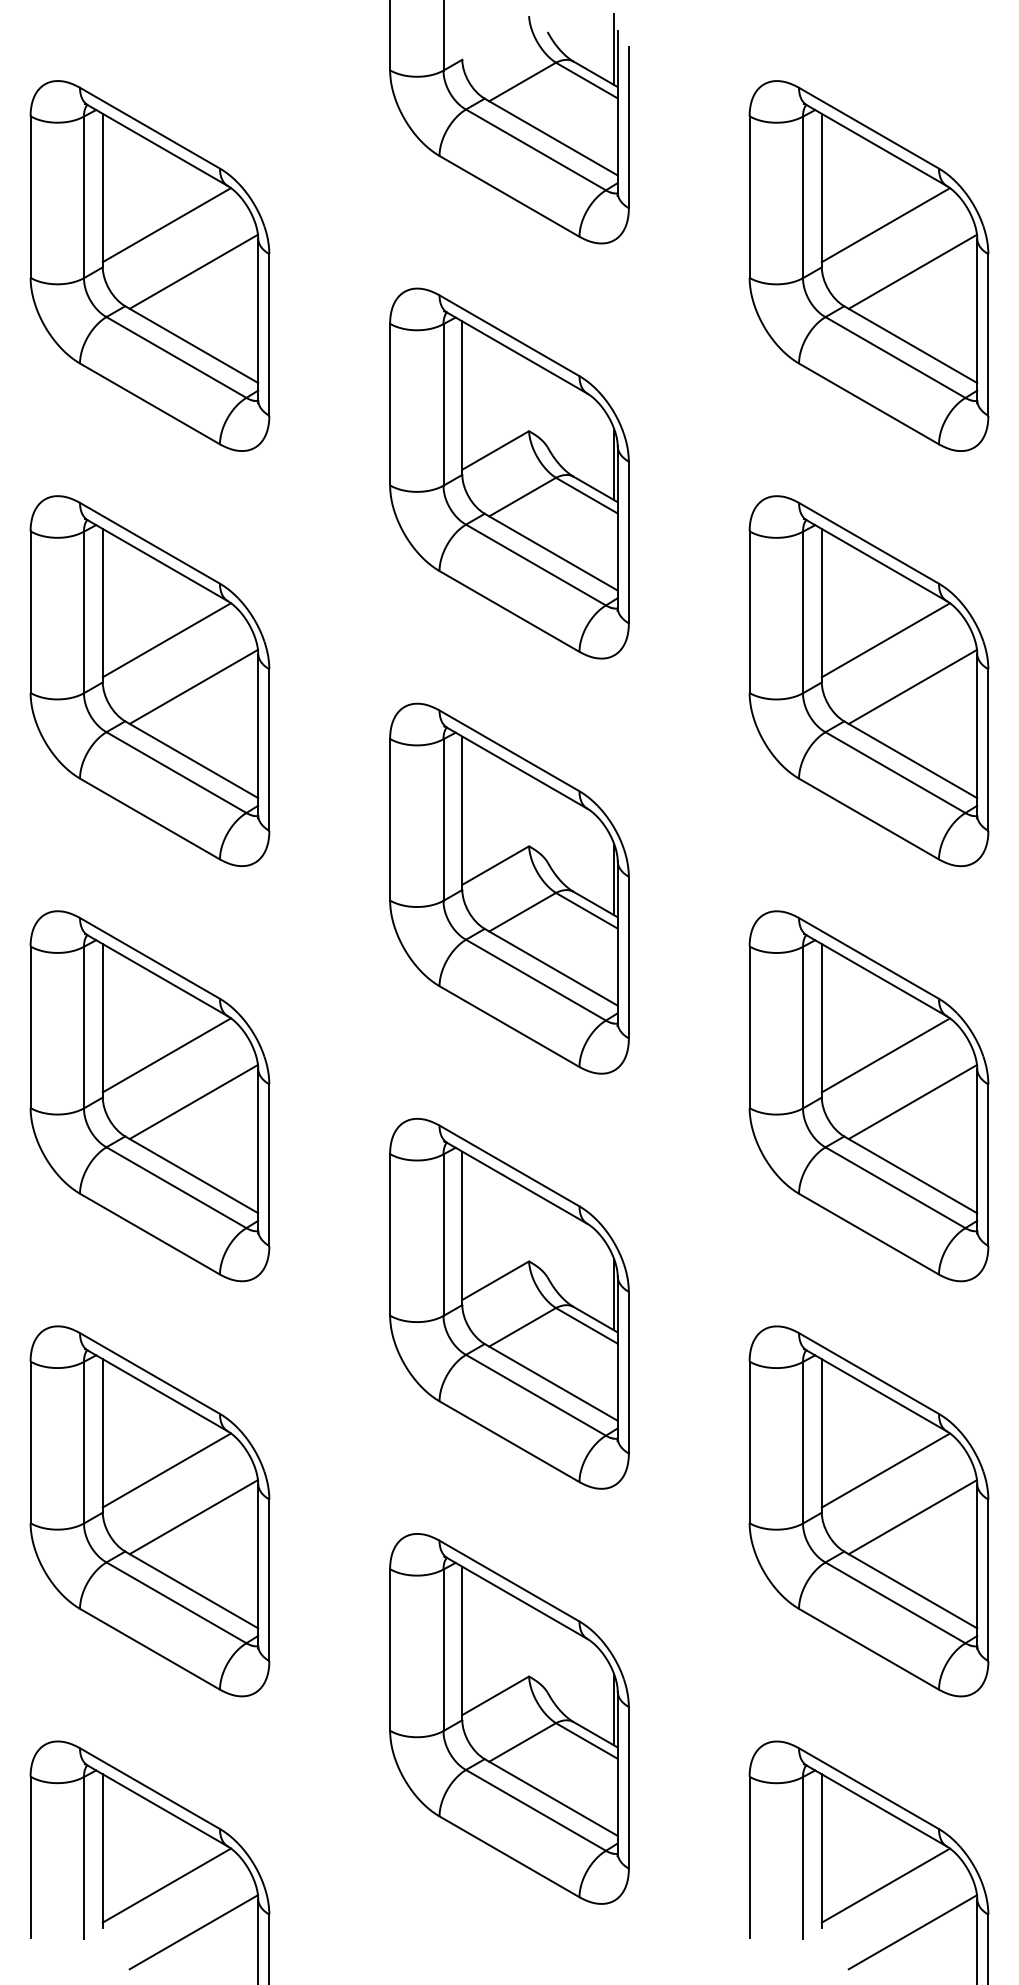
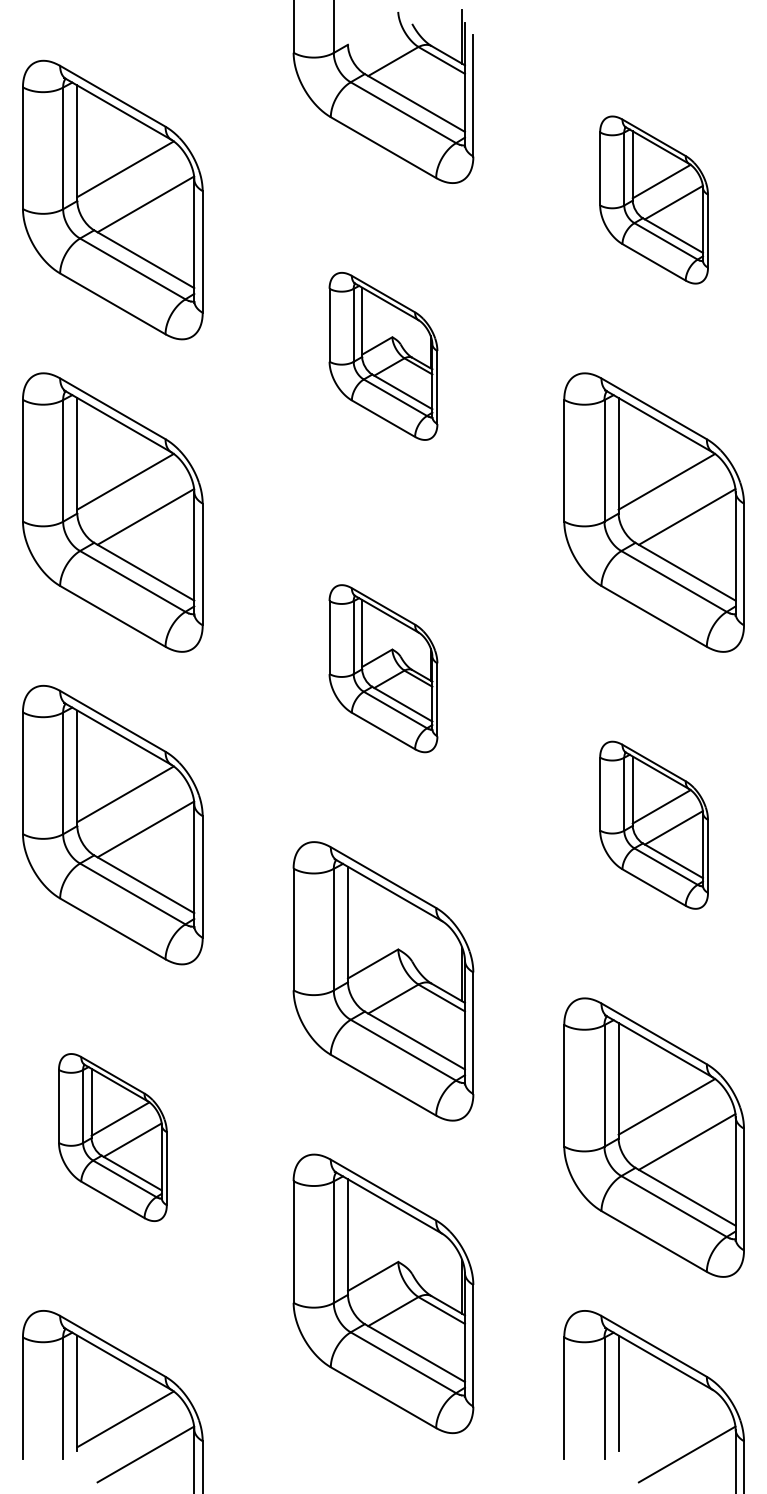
part: (868, 265) -> (653, 199), size x0.6
part: (509, 473) -> (383, 356), size x0.6
part: (509, 888) -> (383, 668), size x0.6
part: (868, 1096) -> (653, 825), size x0.6
part: (149, 1511) -> (112, 1137), size x0.6
line: (885, 1885) -> (666, 1419), removed

